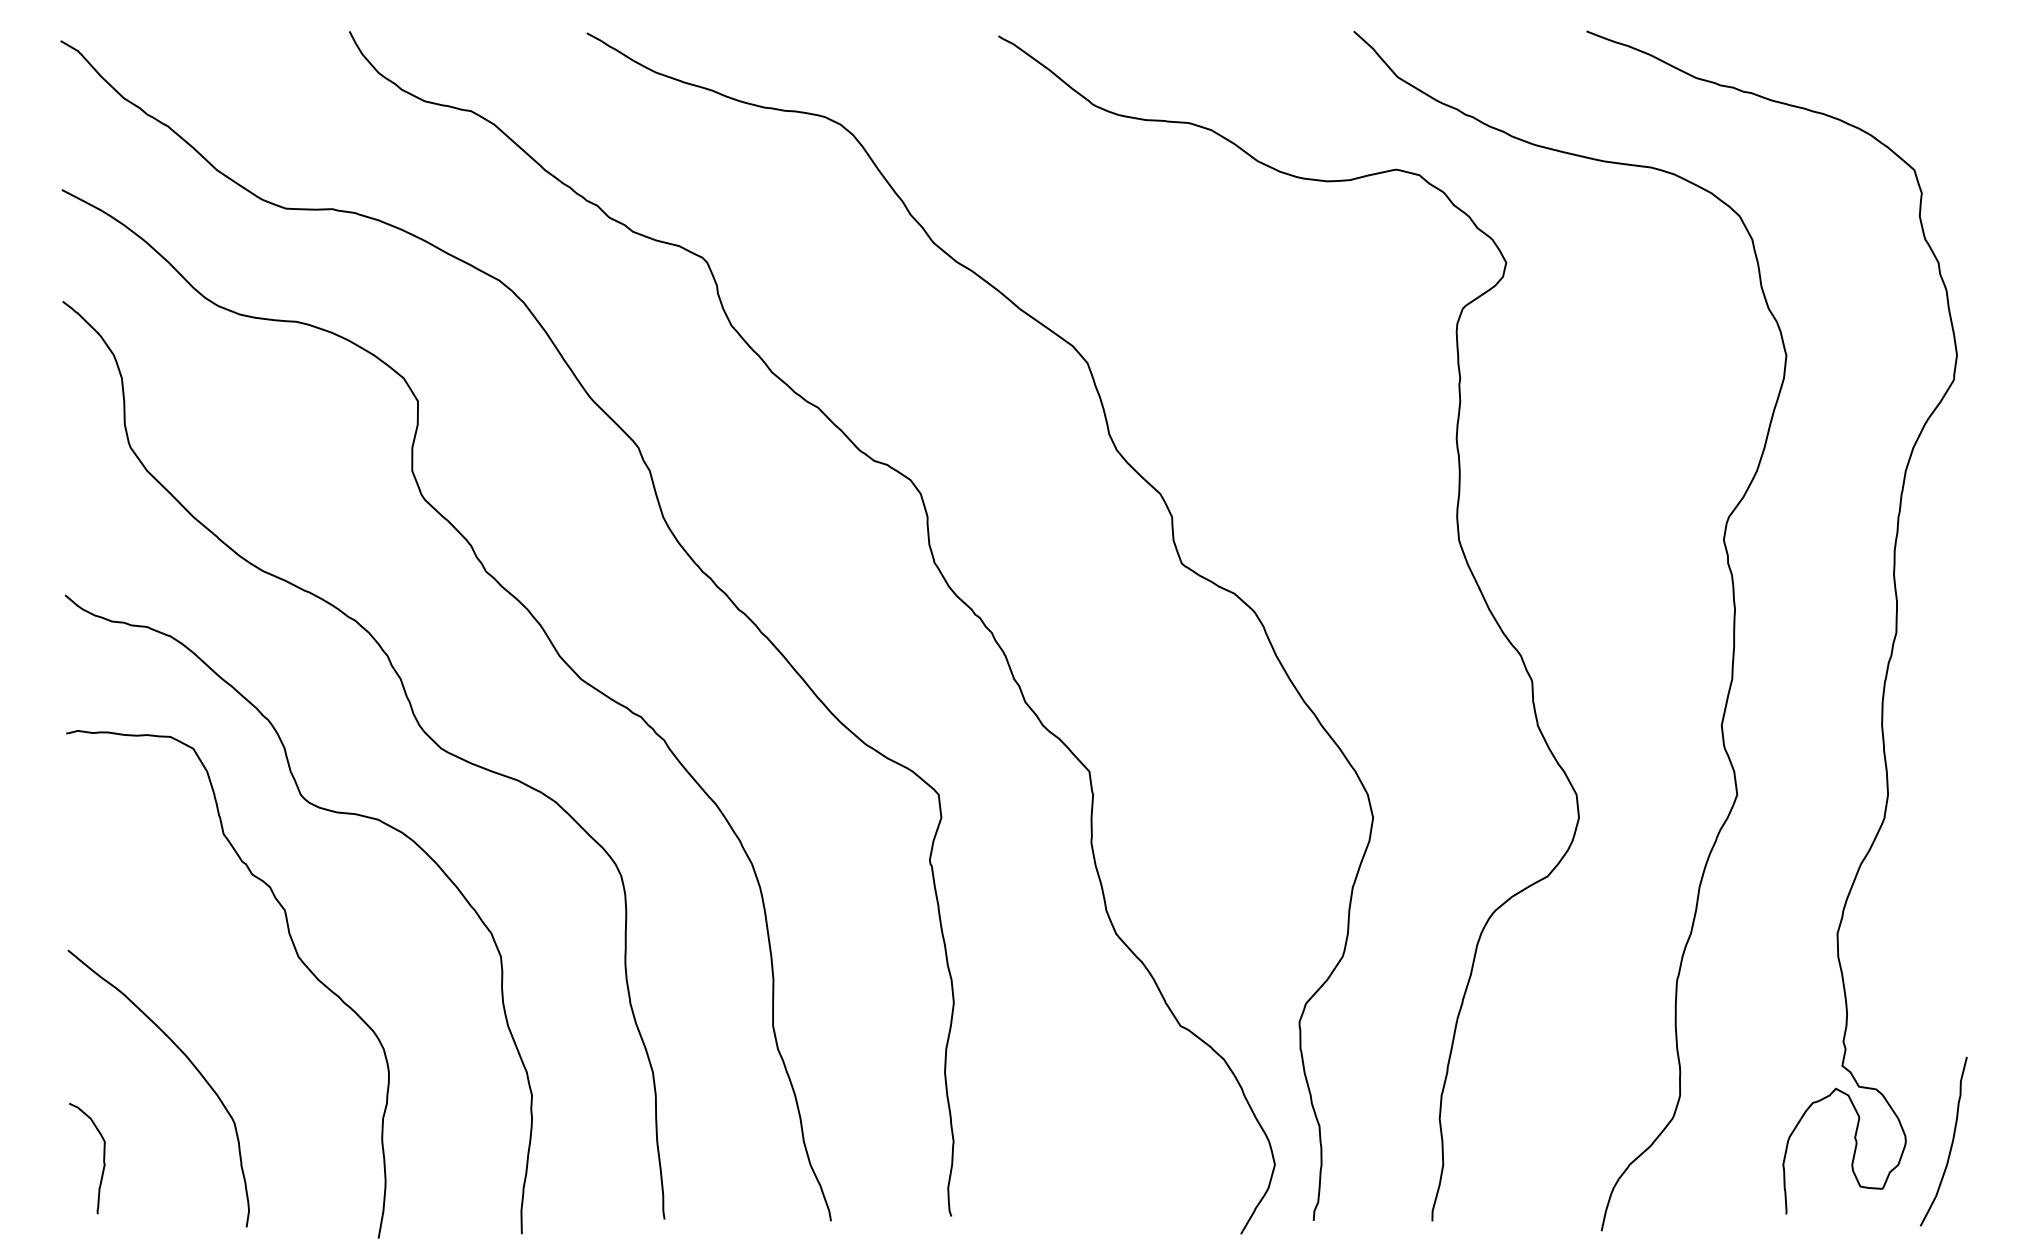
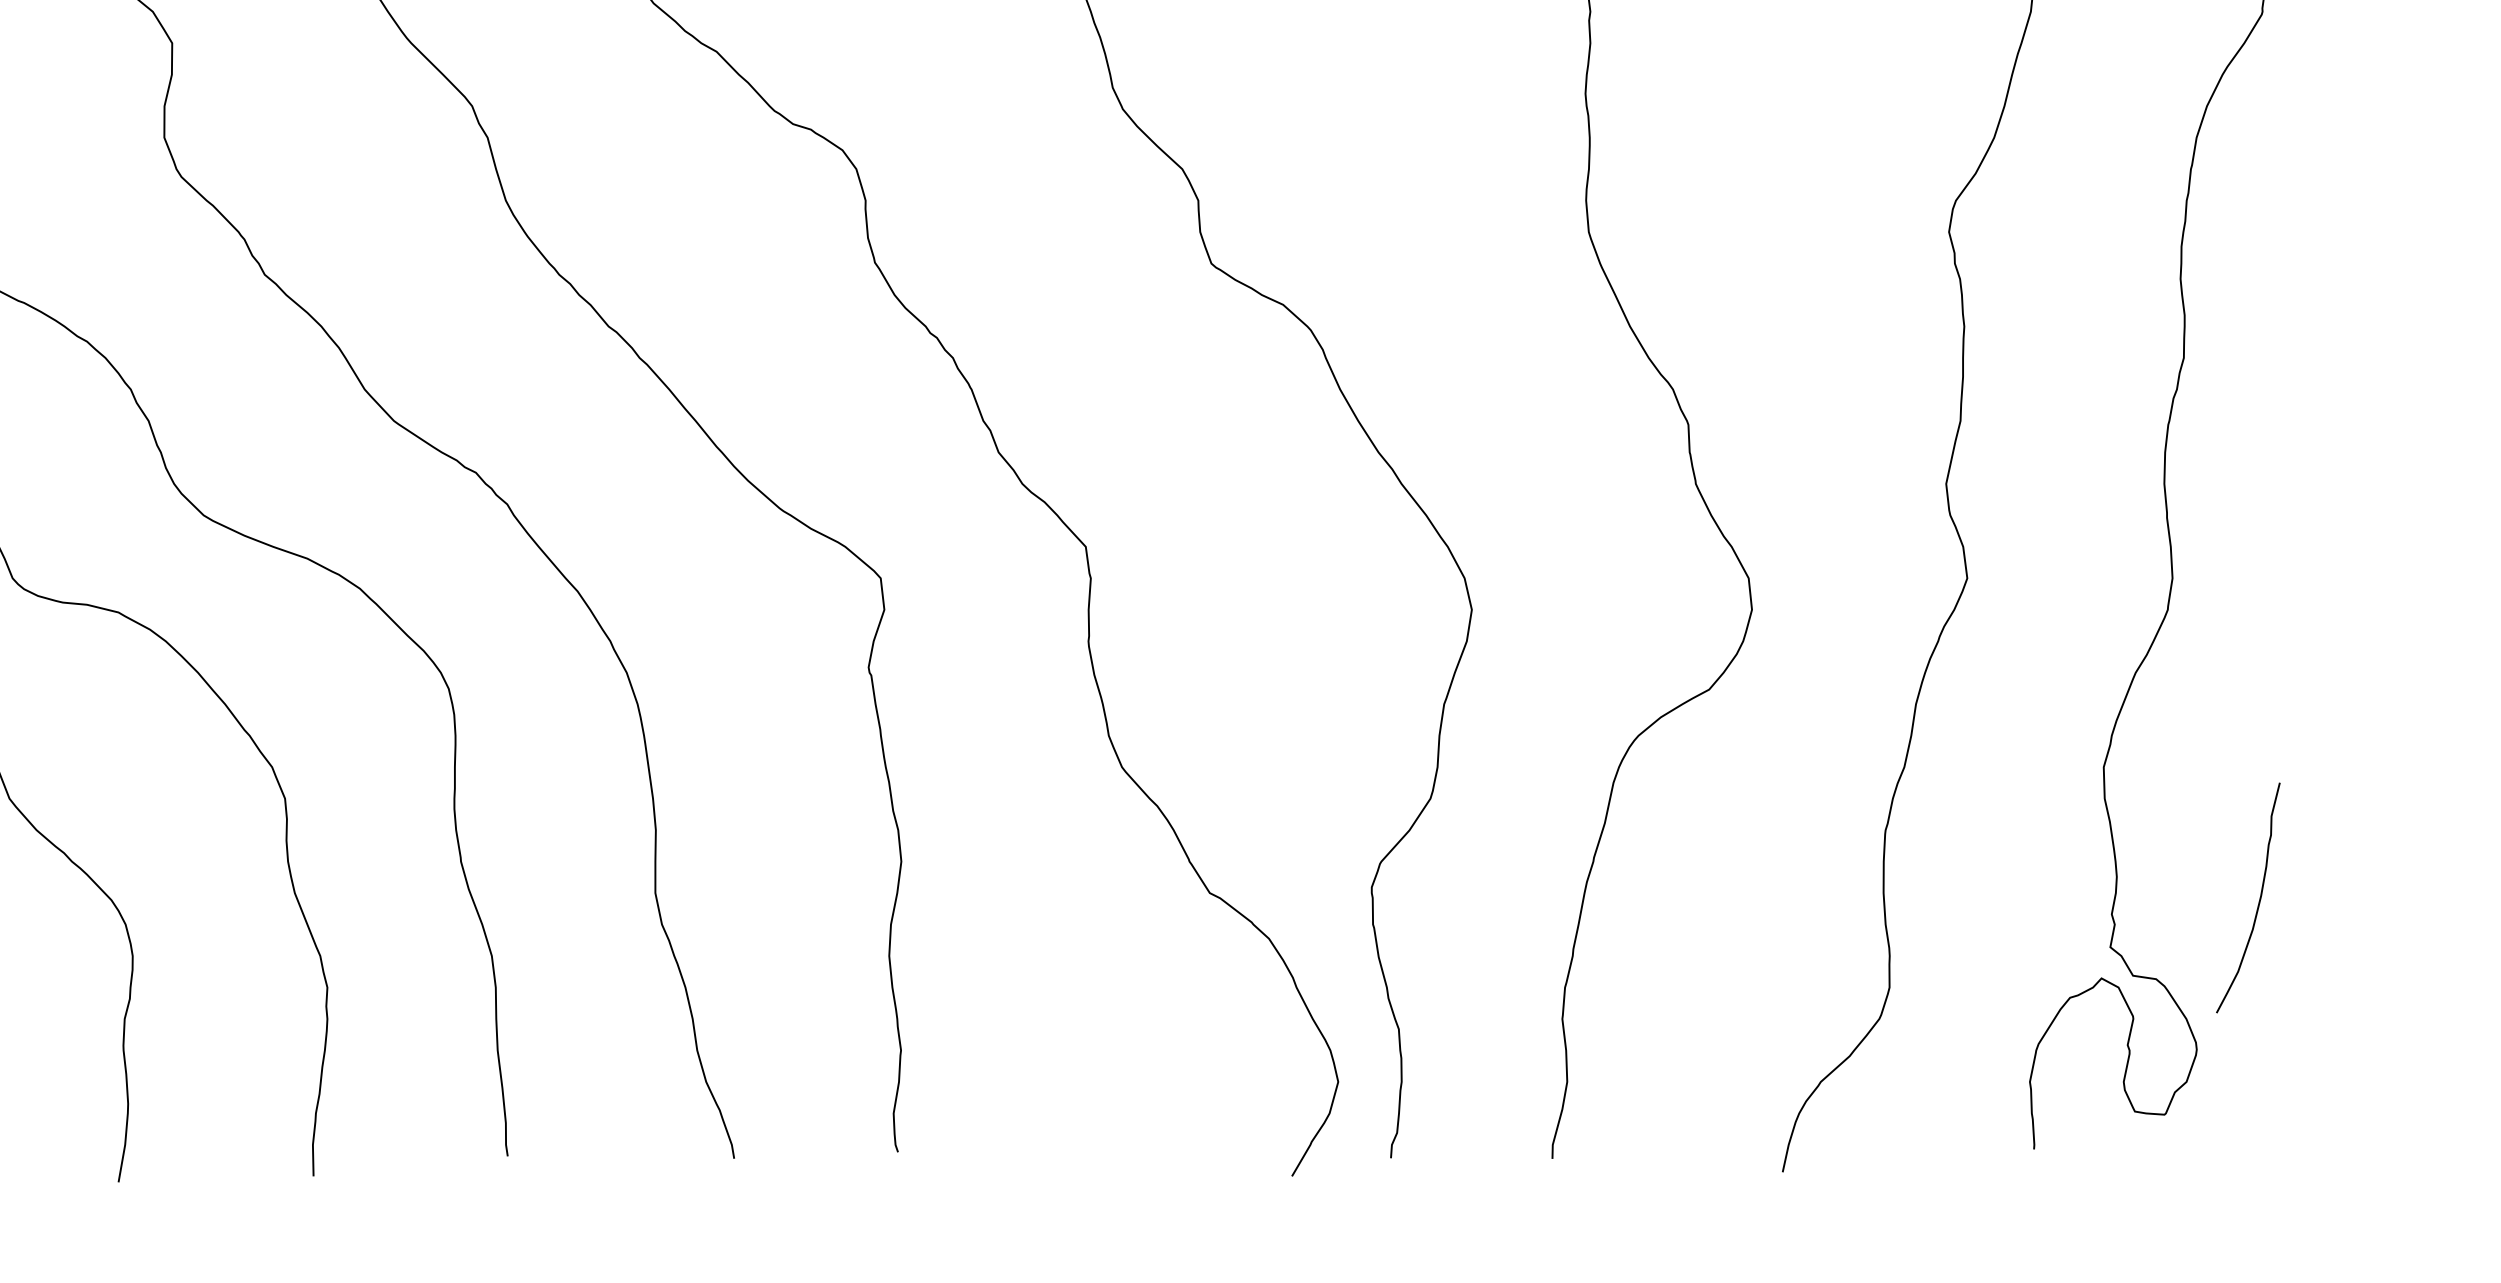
curve: (1951, 1141) -> (2258, 897), moved

